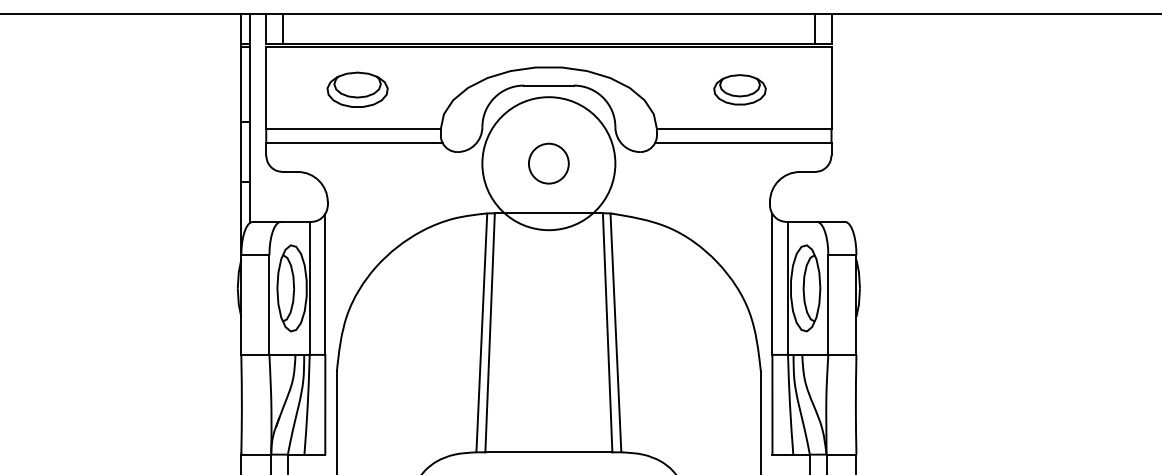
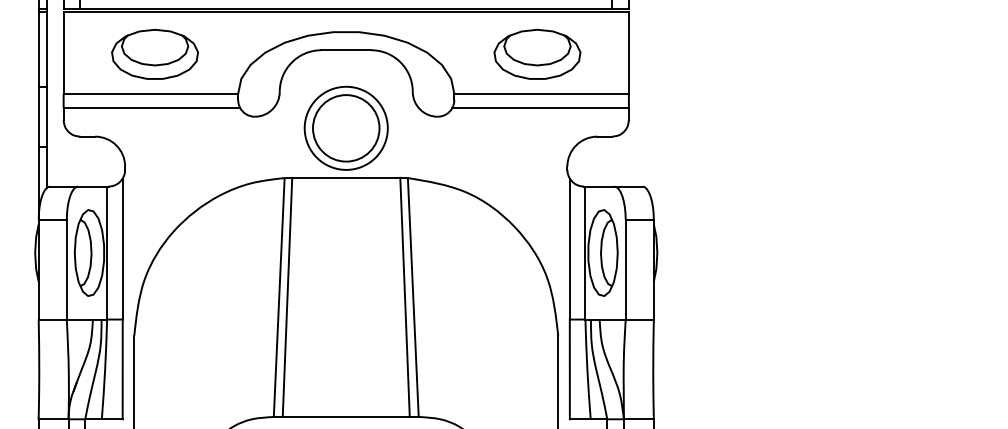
part: (357, 89) -> (154, 54), size x1.43
part: (739, 89) -> (536, 54), size x1.67
circle: (548, 163) -> (345, 128), size x0.62
circle: (548, 163) -> (345, 128), size x1.67

